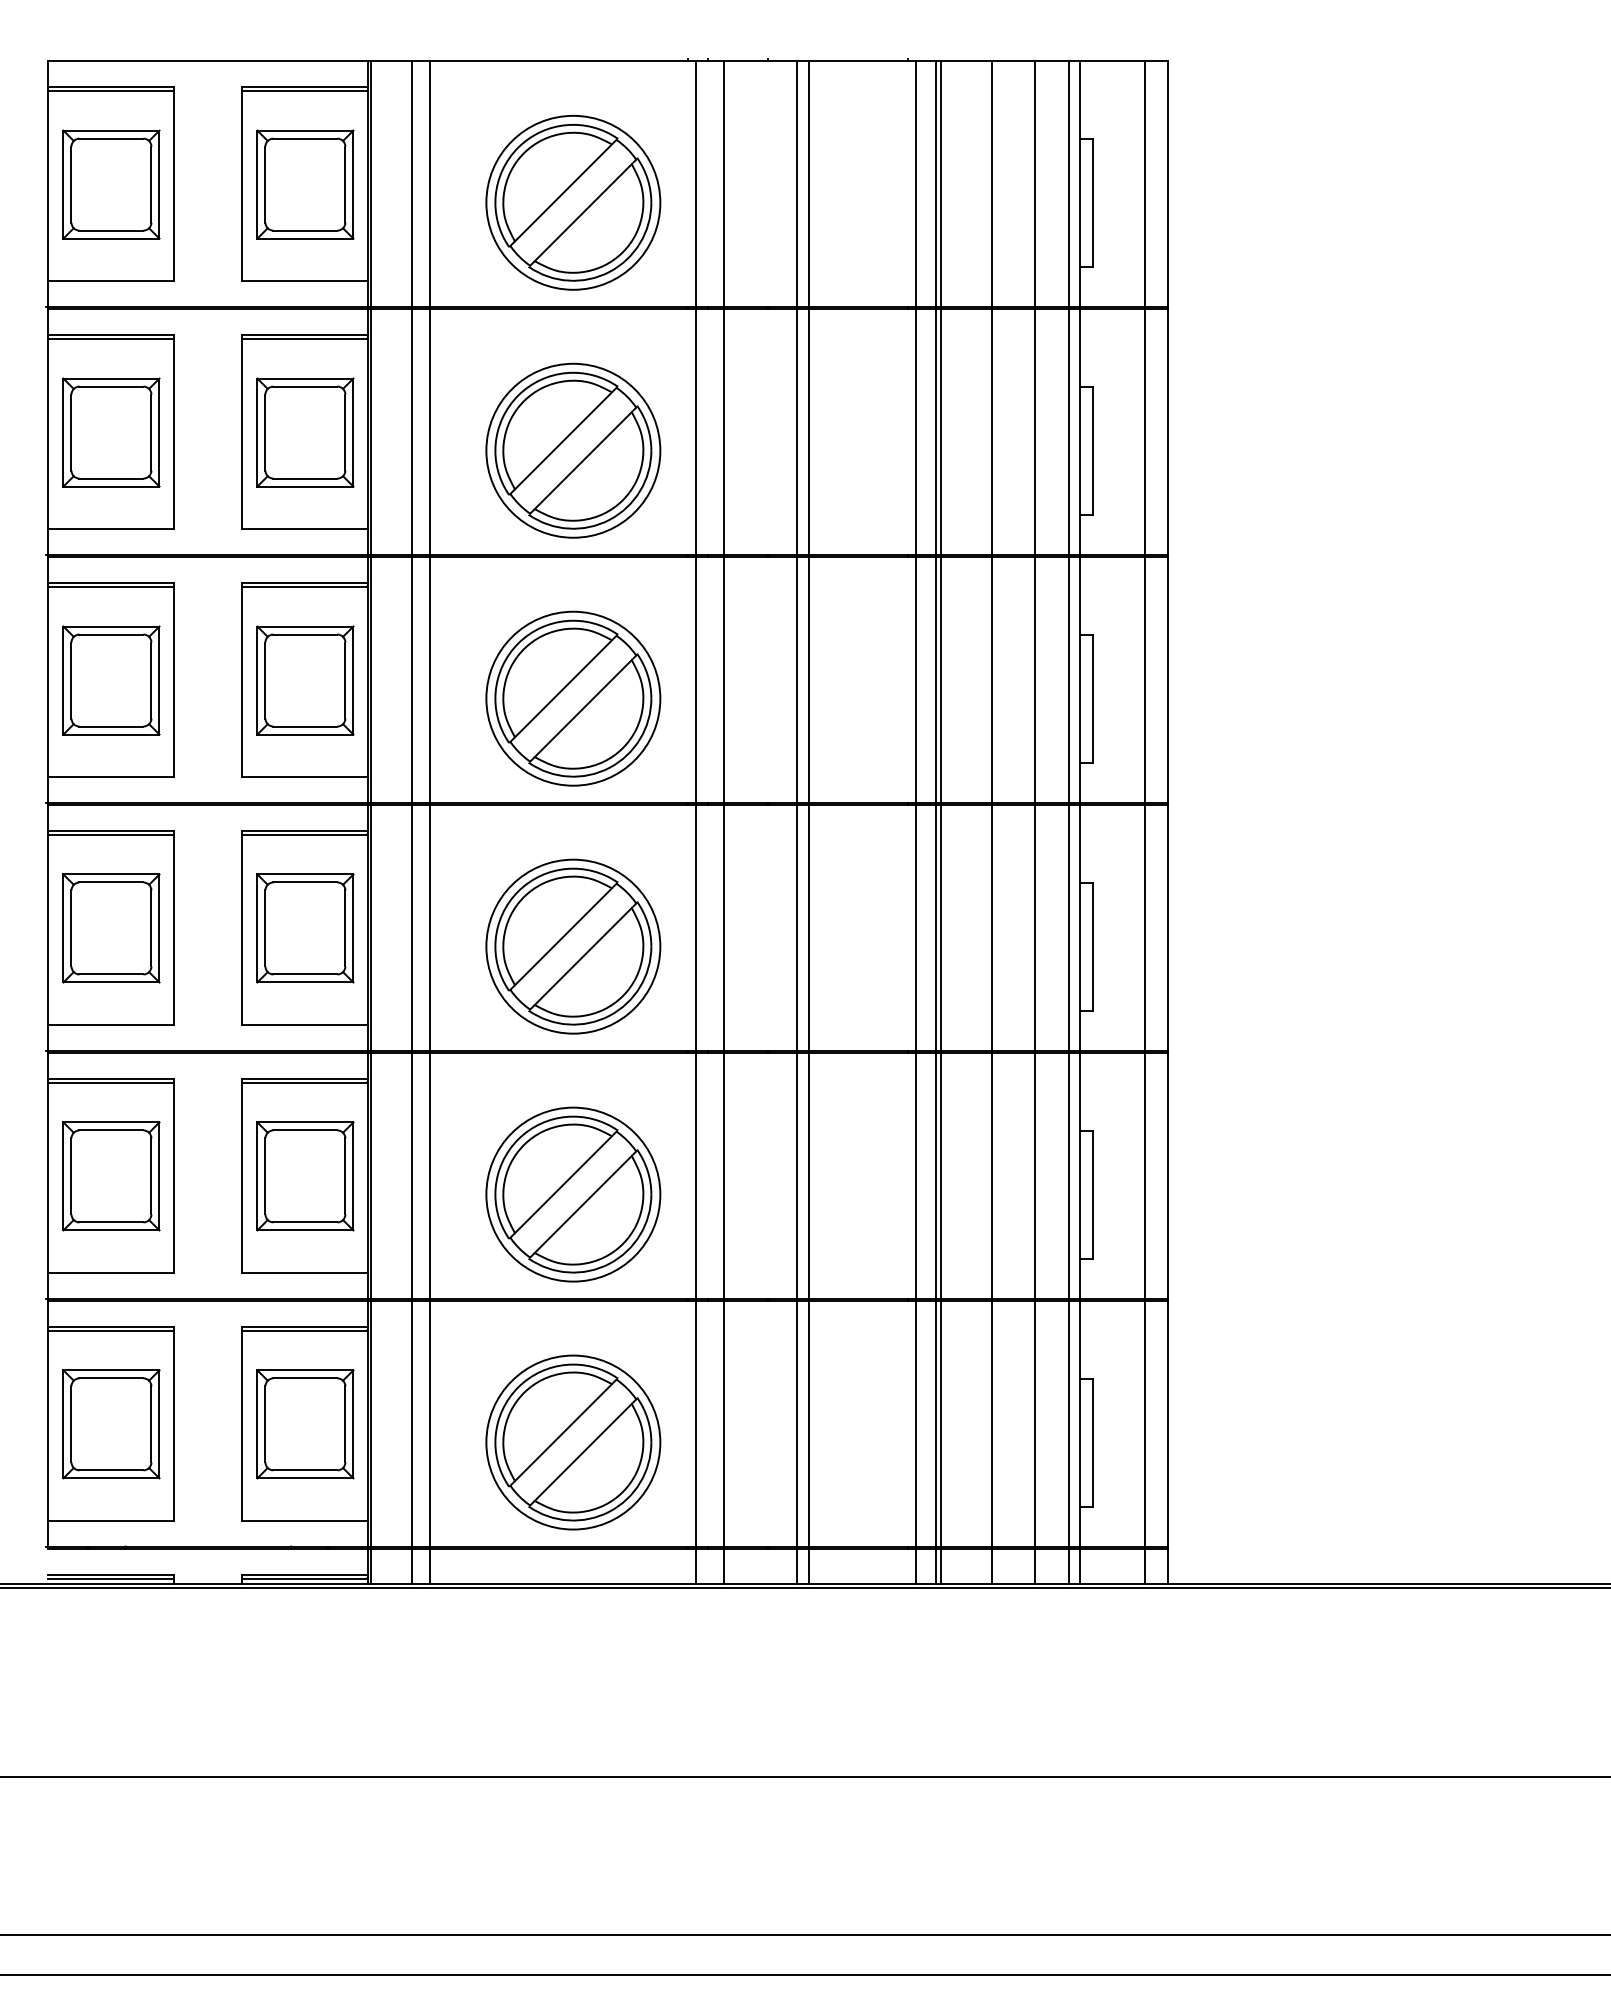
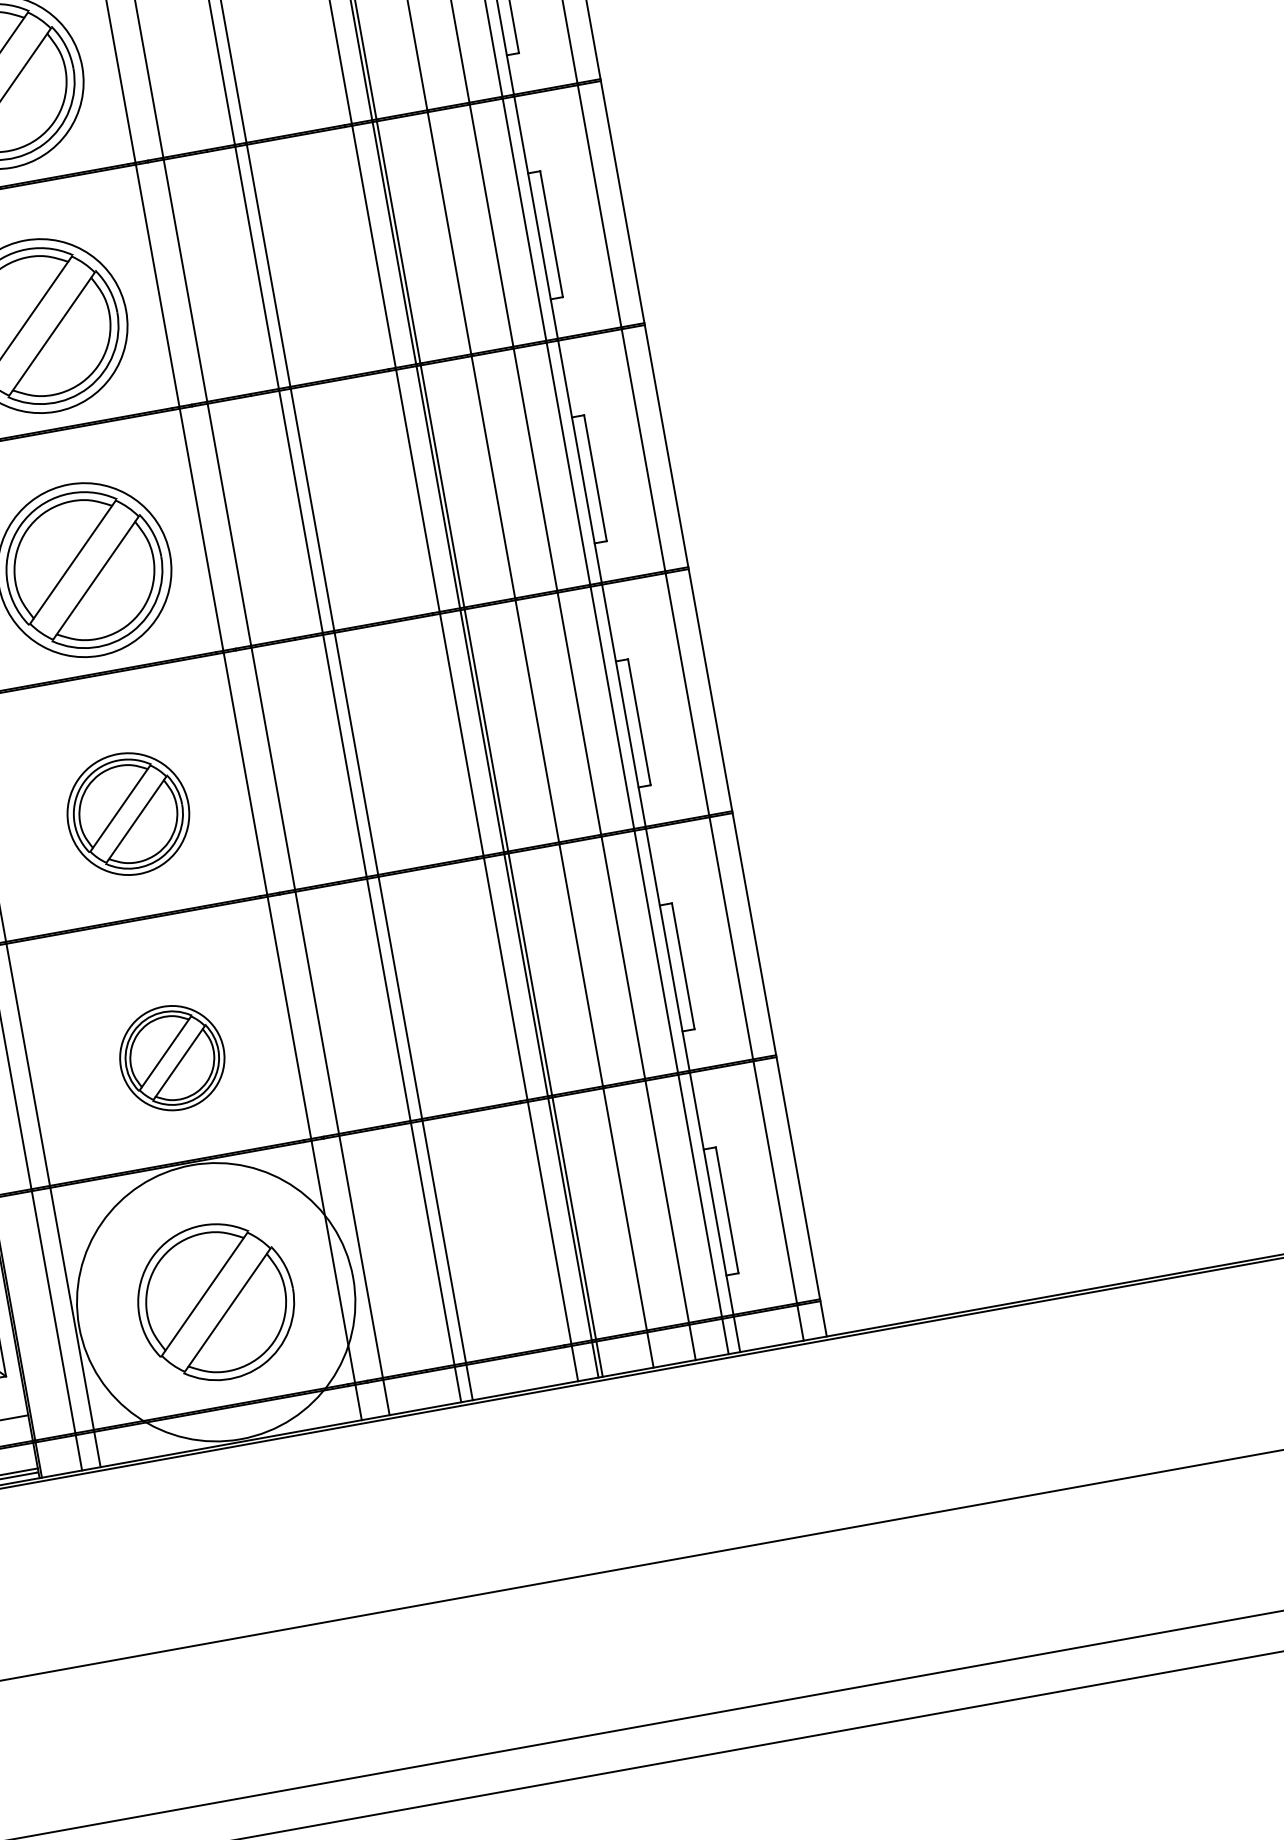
part: (573, 946) -> (128, 814), size x0.7
part: (573, 1194) -> (172, 1058), size x0.6
circle: (573, 1442) -> (216, 1302), size x1.6

